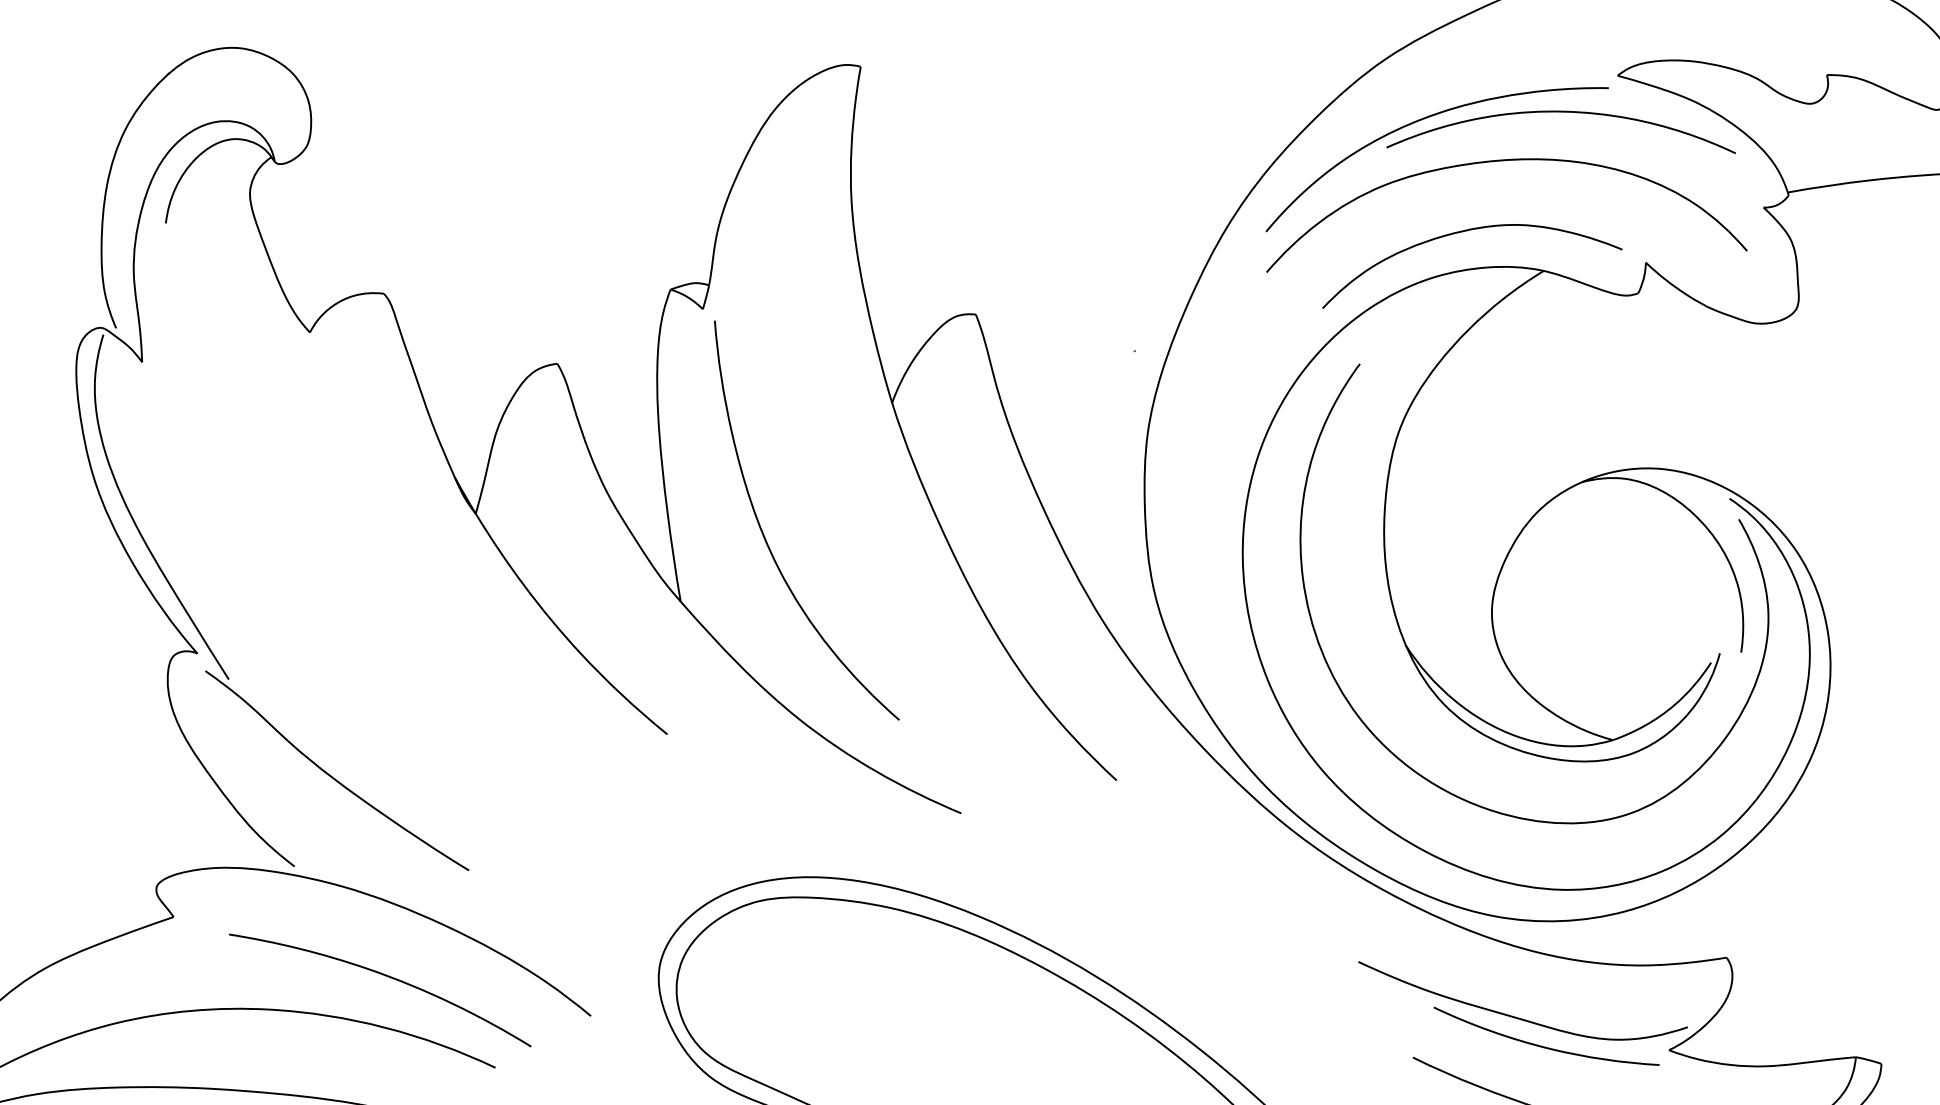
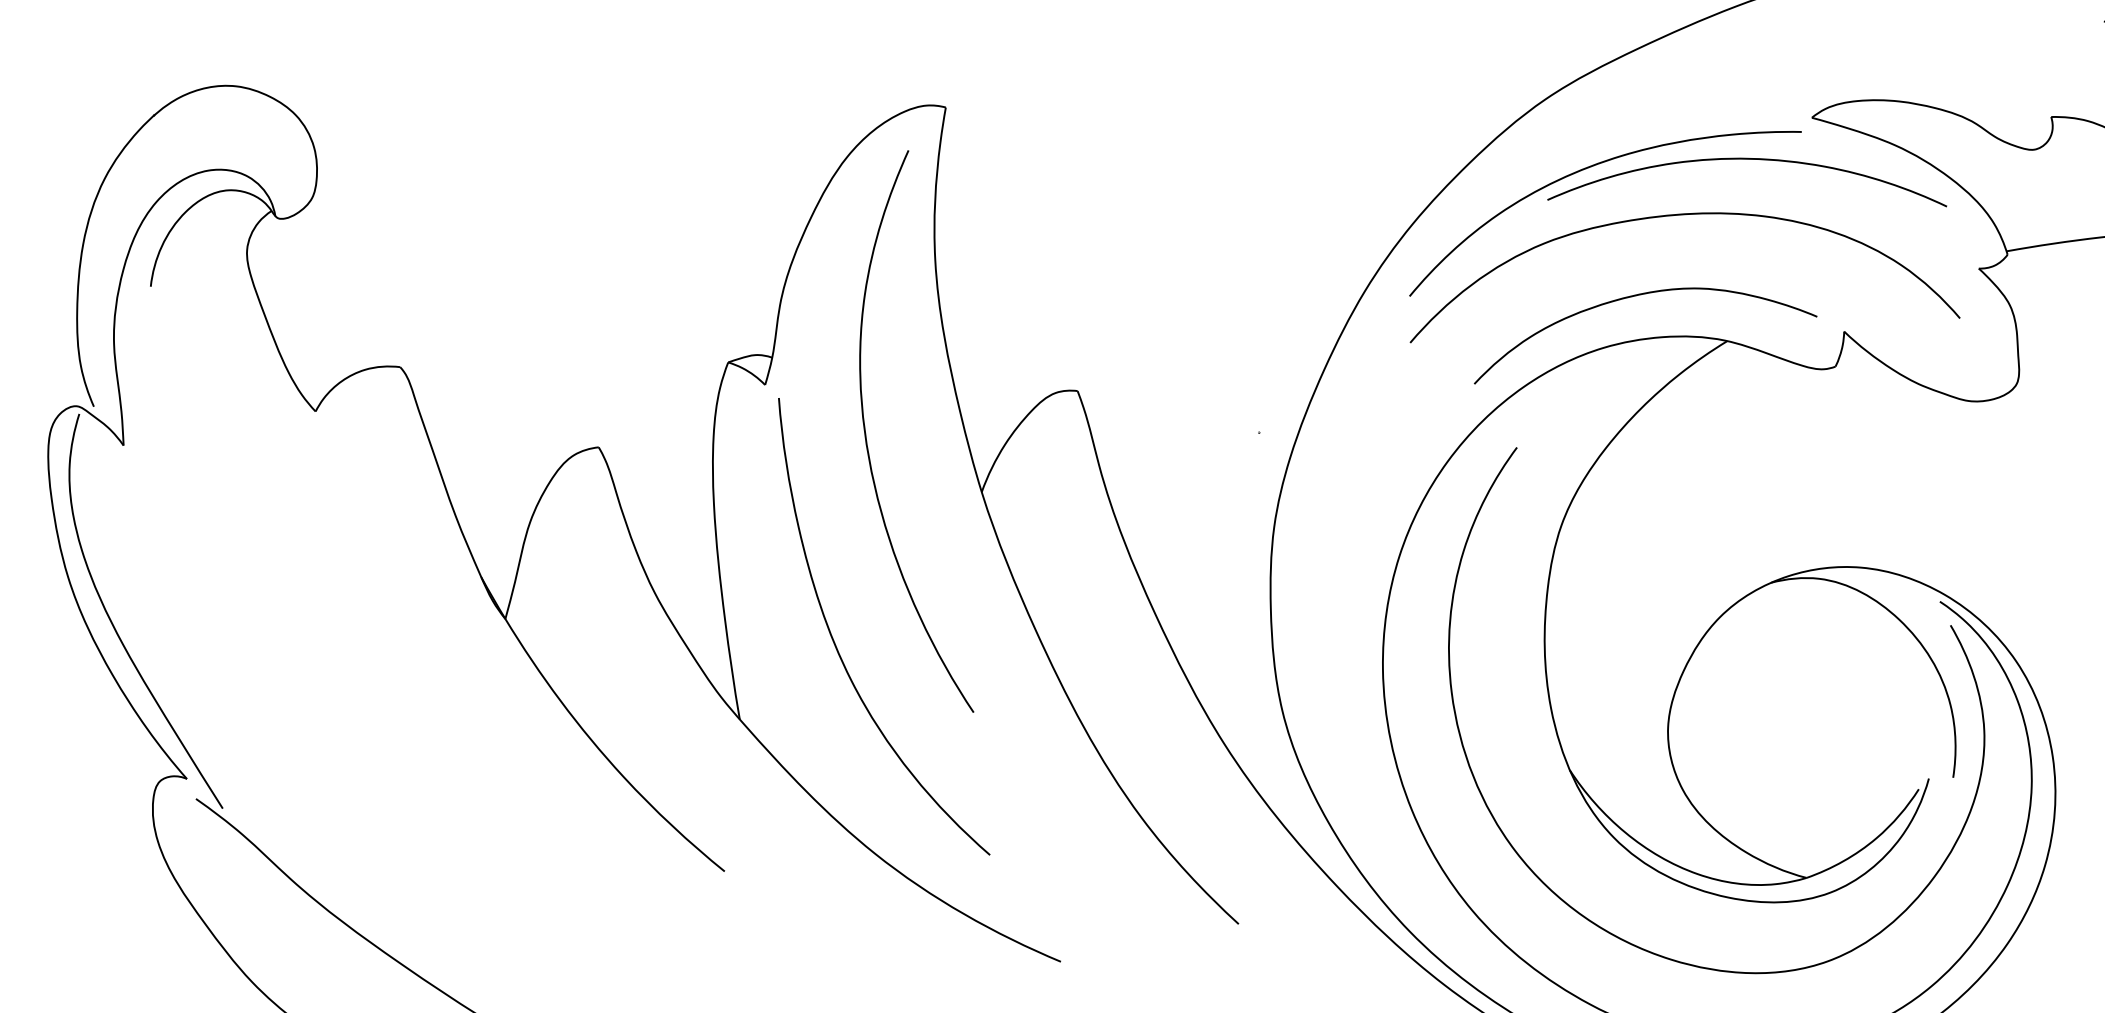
curve: (792, 358) -> (867, 441), added

